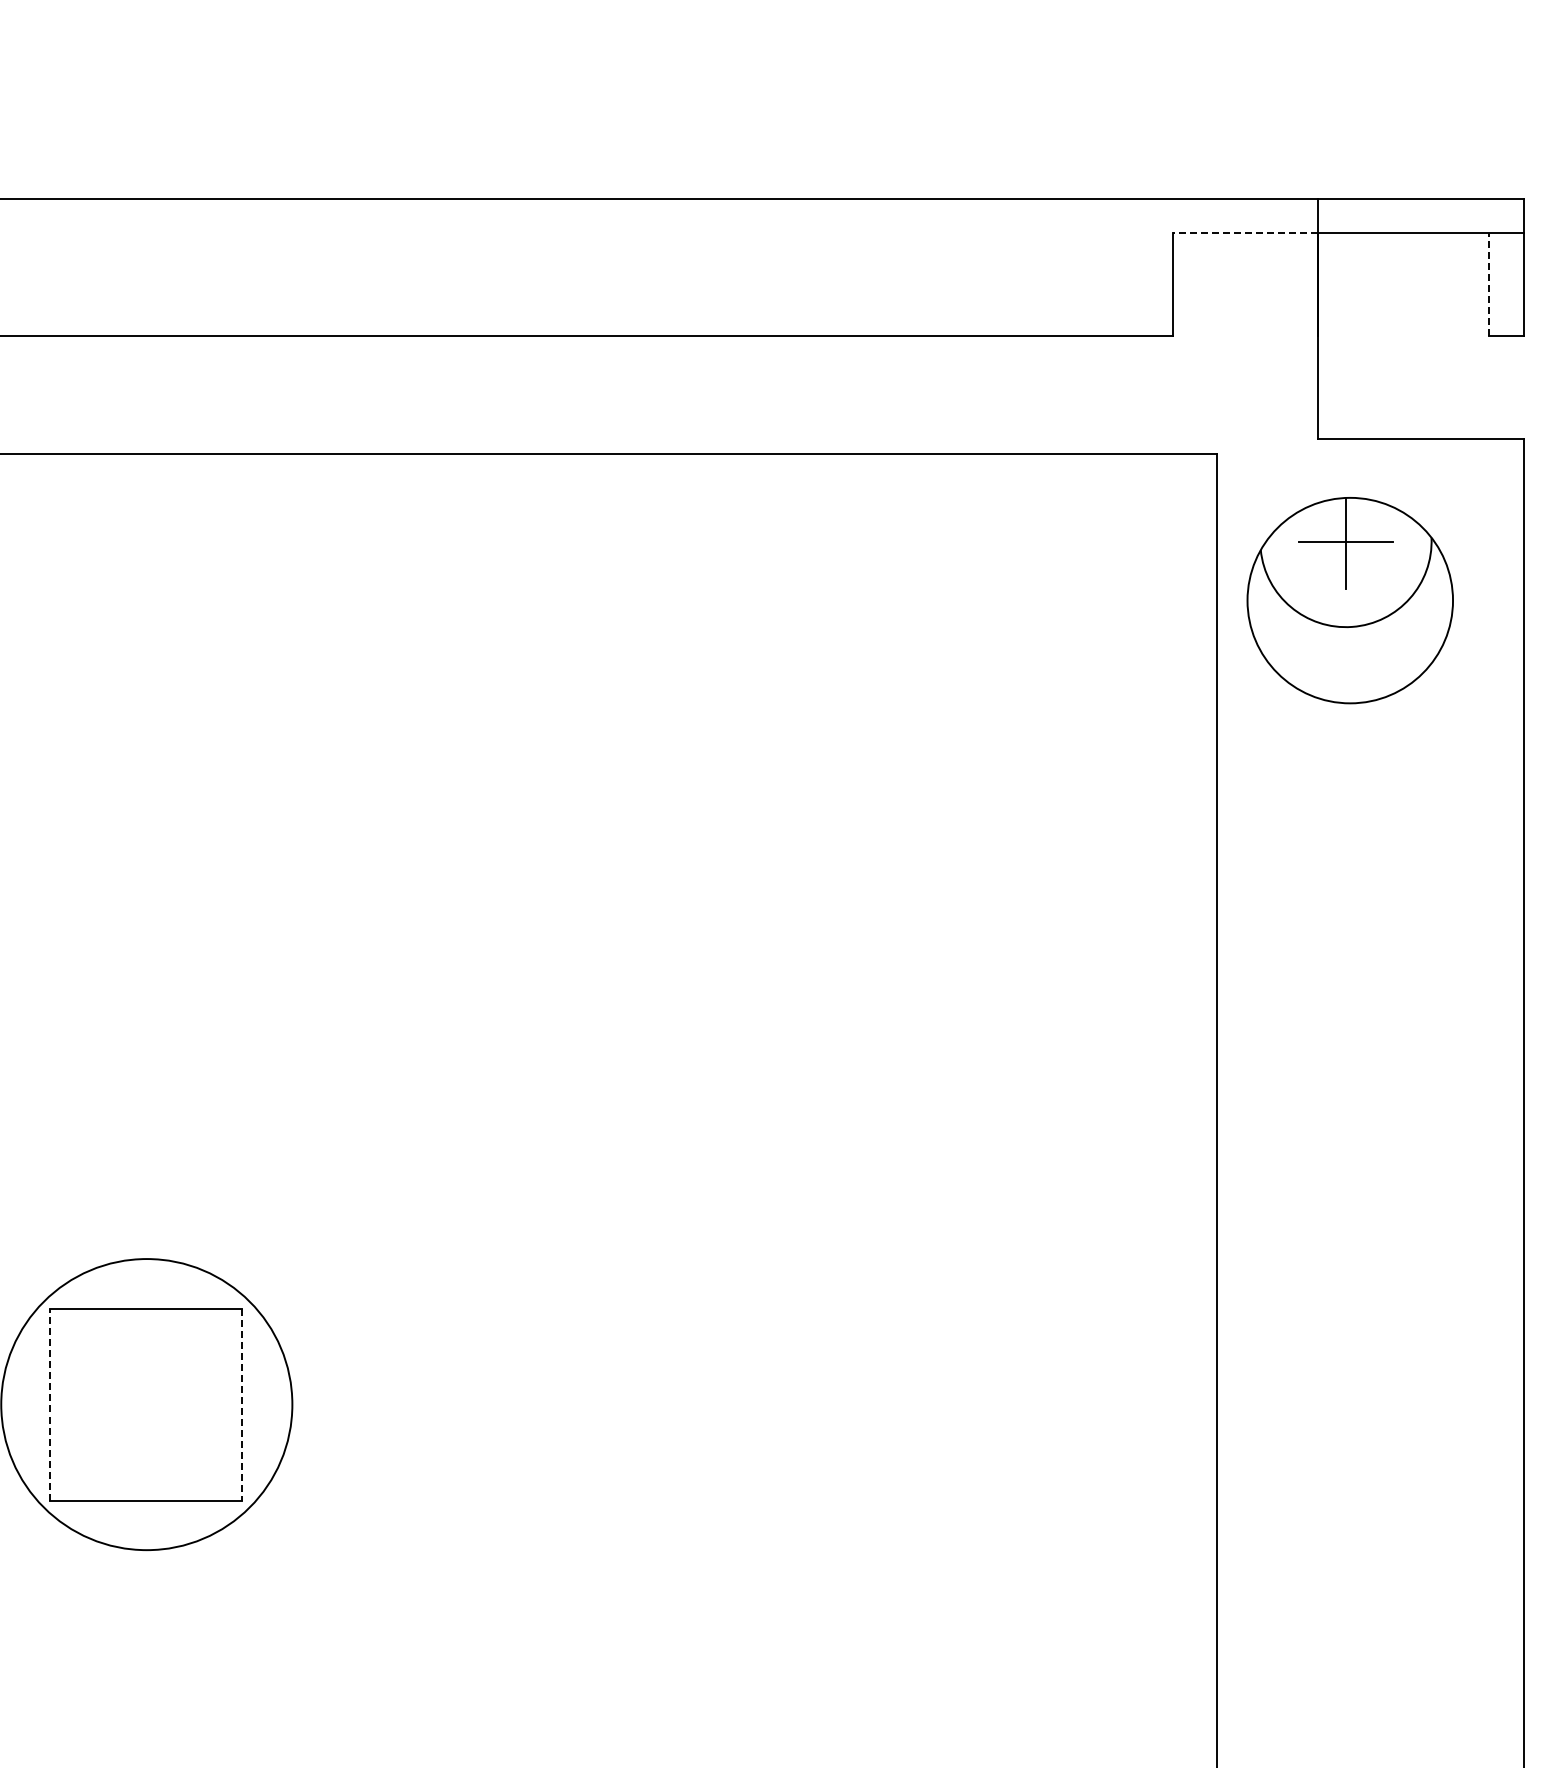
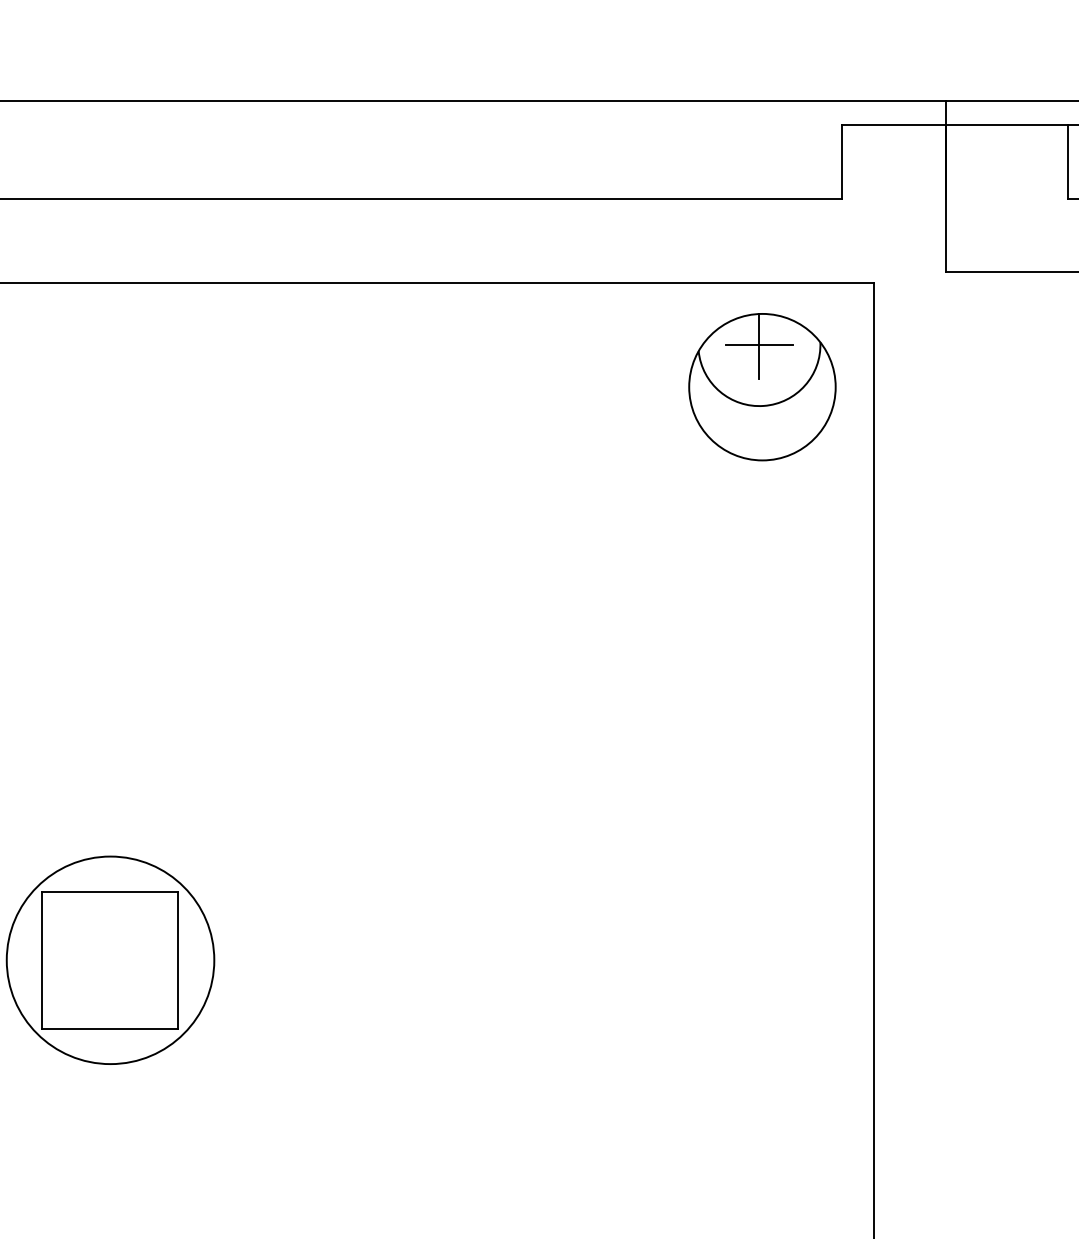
line: (1245, 233) -> (893, 125), dashed -> solid
line: (1489, 284) -> (1067, 161), dashed -> solid
part: (1349, 600) -> (761, 387), moved
line: (50, 1404) -> (41, 960), dashed -> solid
line: (241, 1404) -> (178, 960), dashed -> solid

